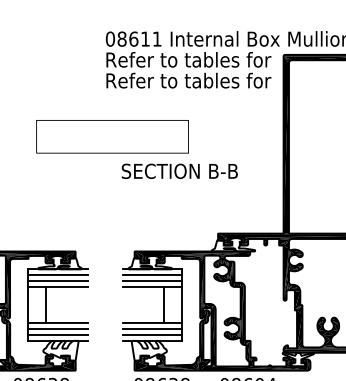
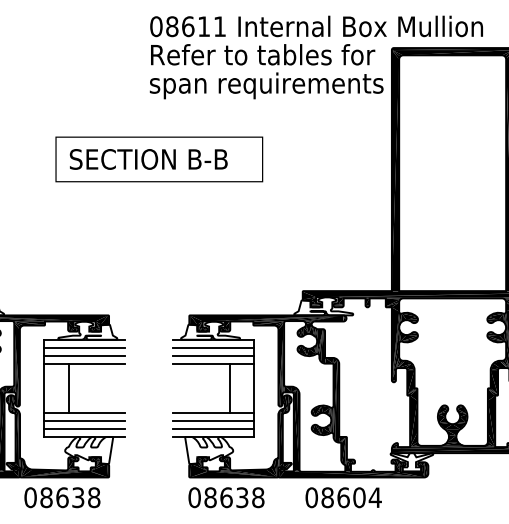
text: (191, 82) -> (266, 85), Refer to tables for -> span requirements
text: (179, 171) -> (148, 159), moved

